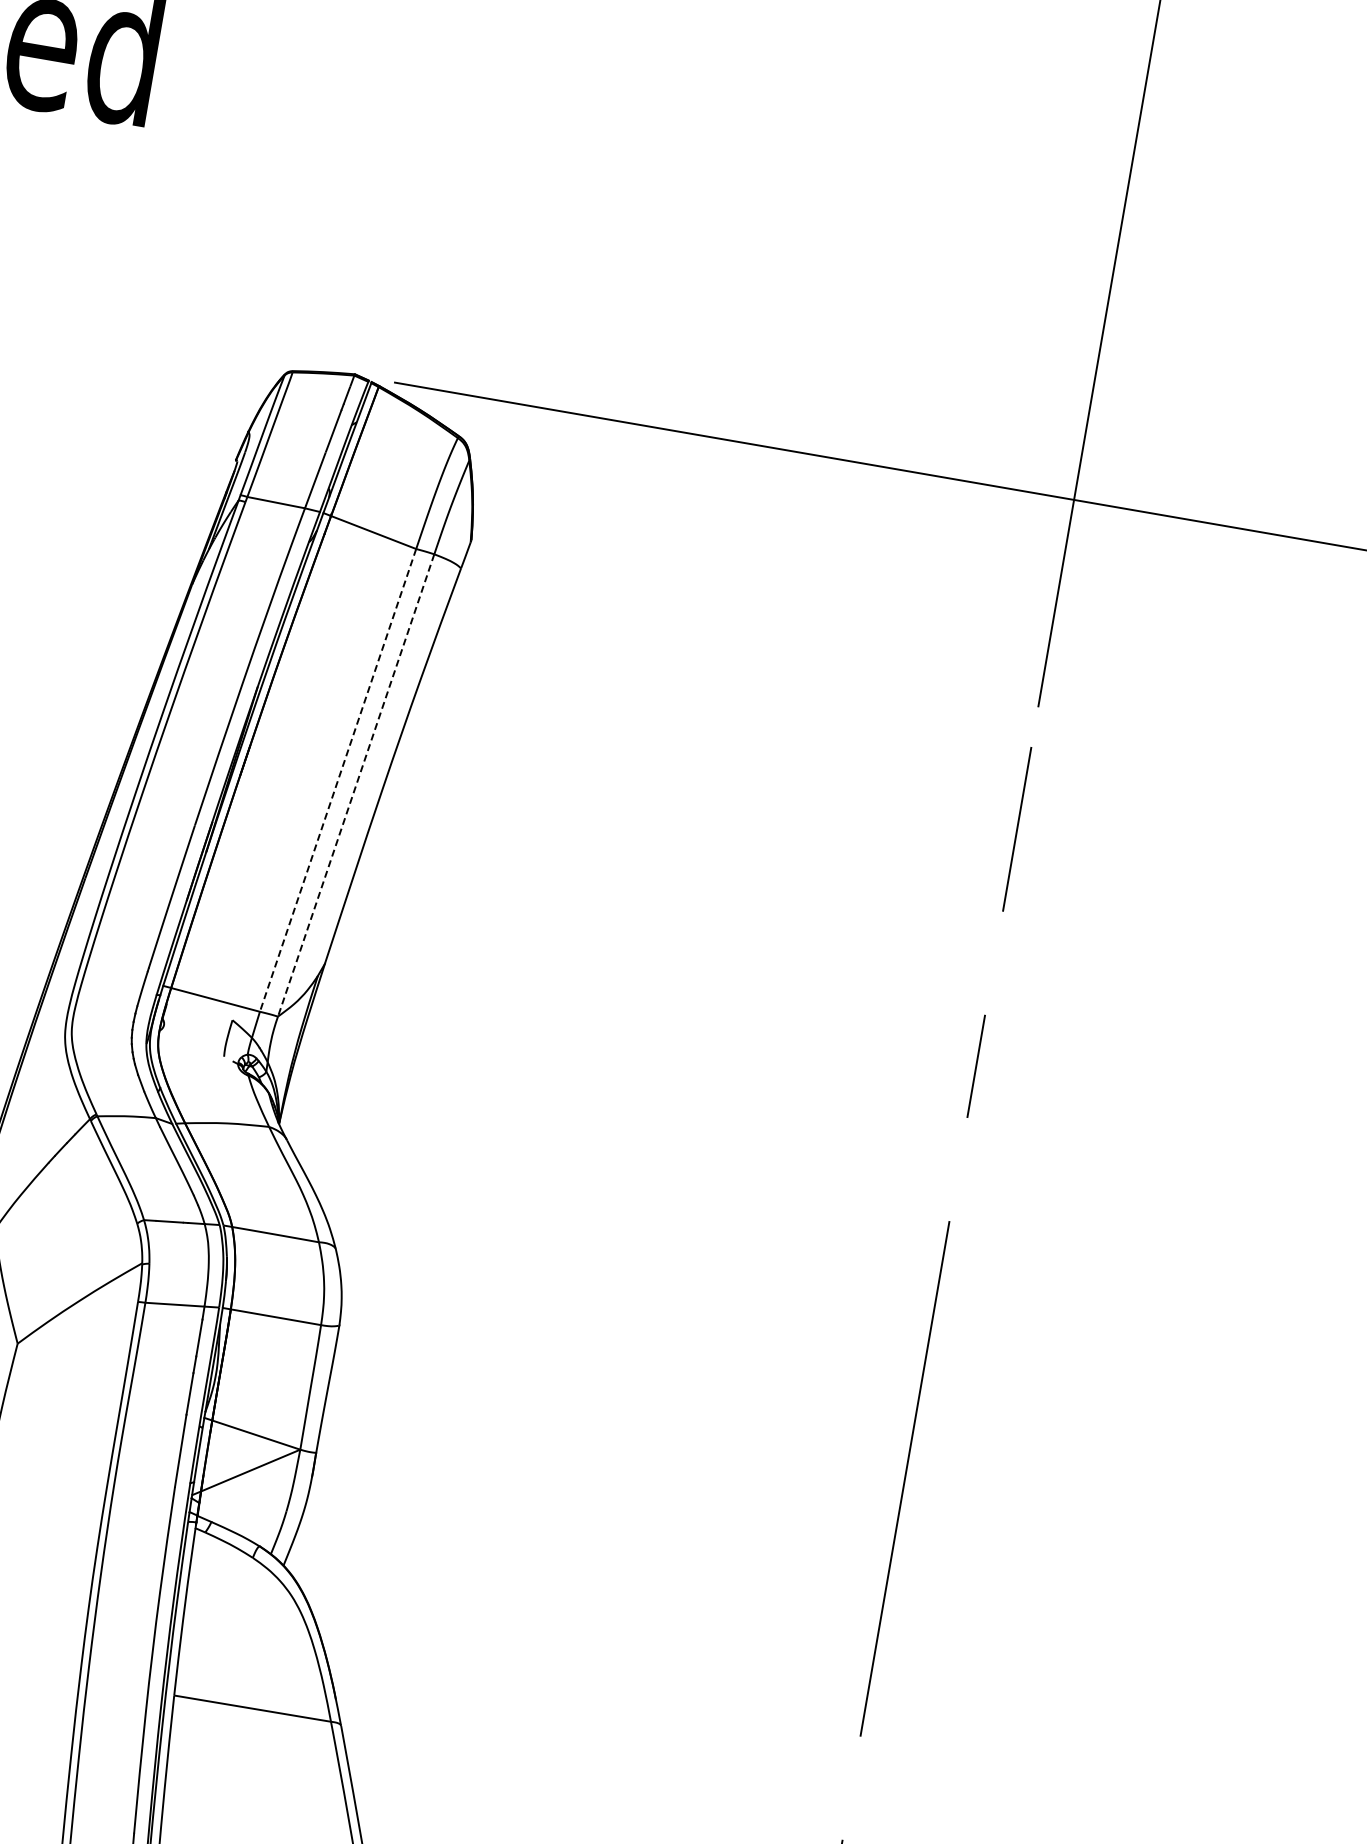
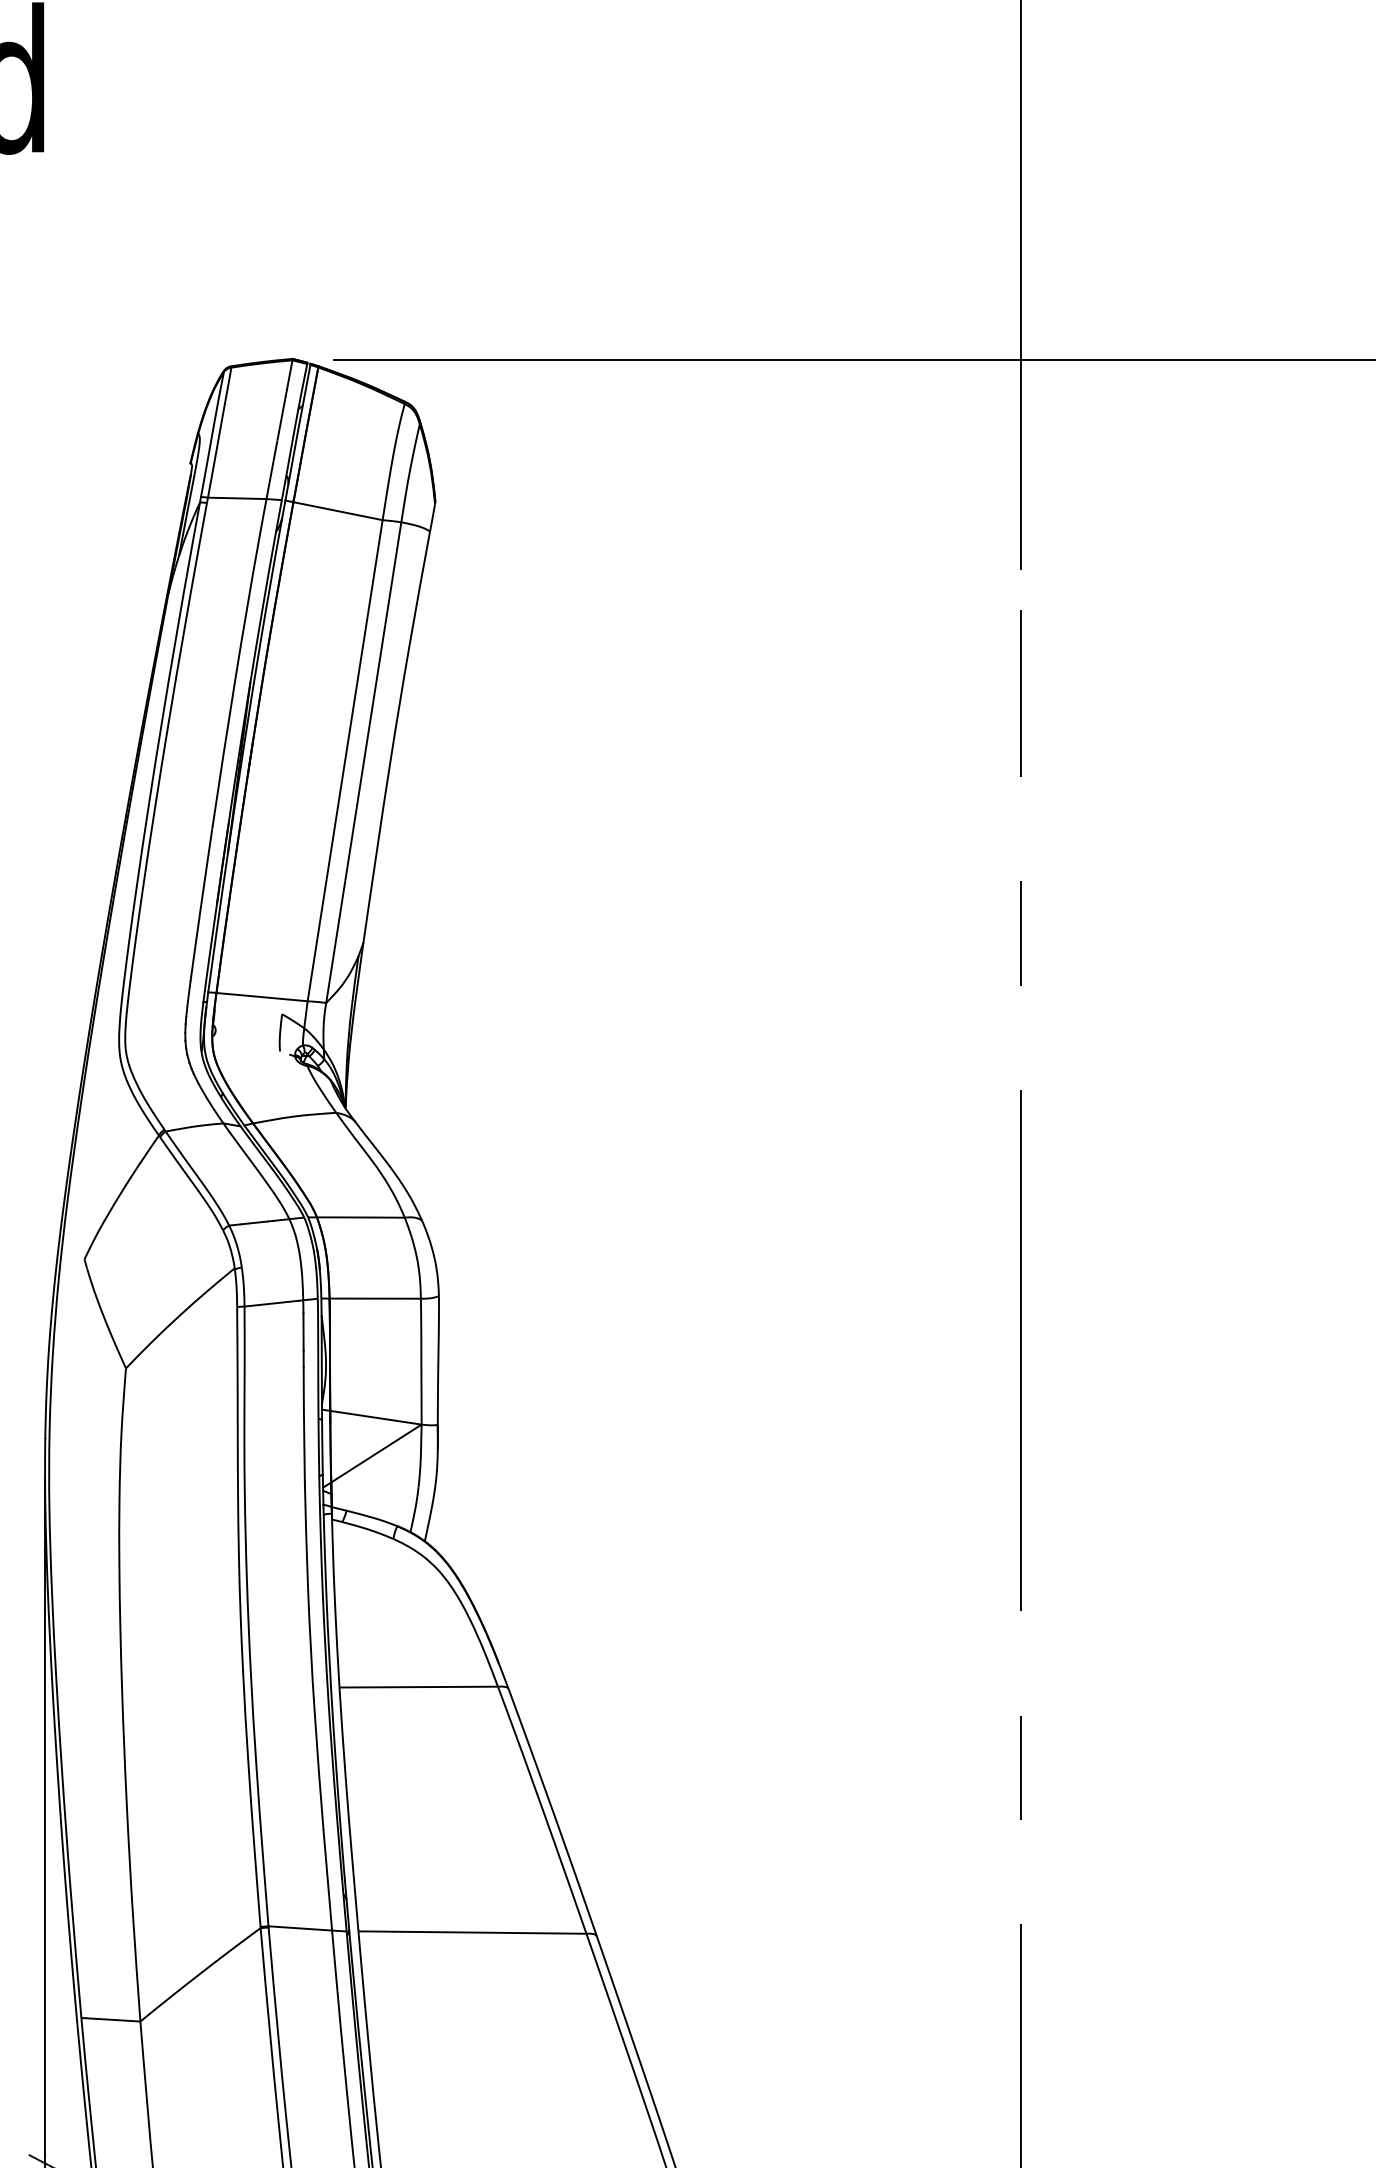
line: (338, 781) -> (345, 761), dashed -> solid
line: (355, 786) -> (363, 763), dashed -> solid

